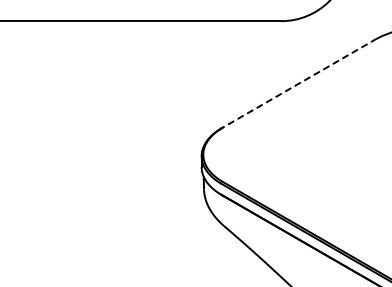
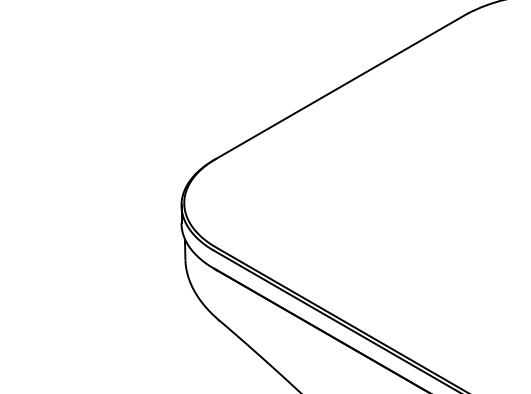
line: (299, 83) -> (341, 86), dashed -> solid

